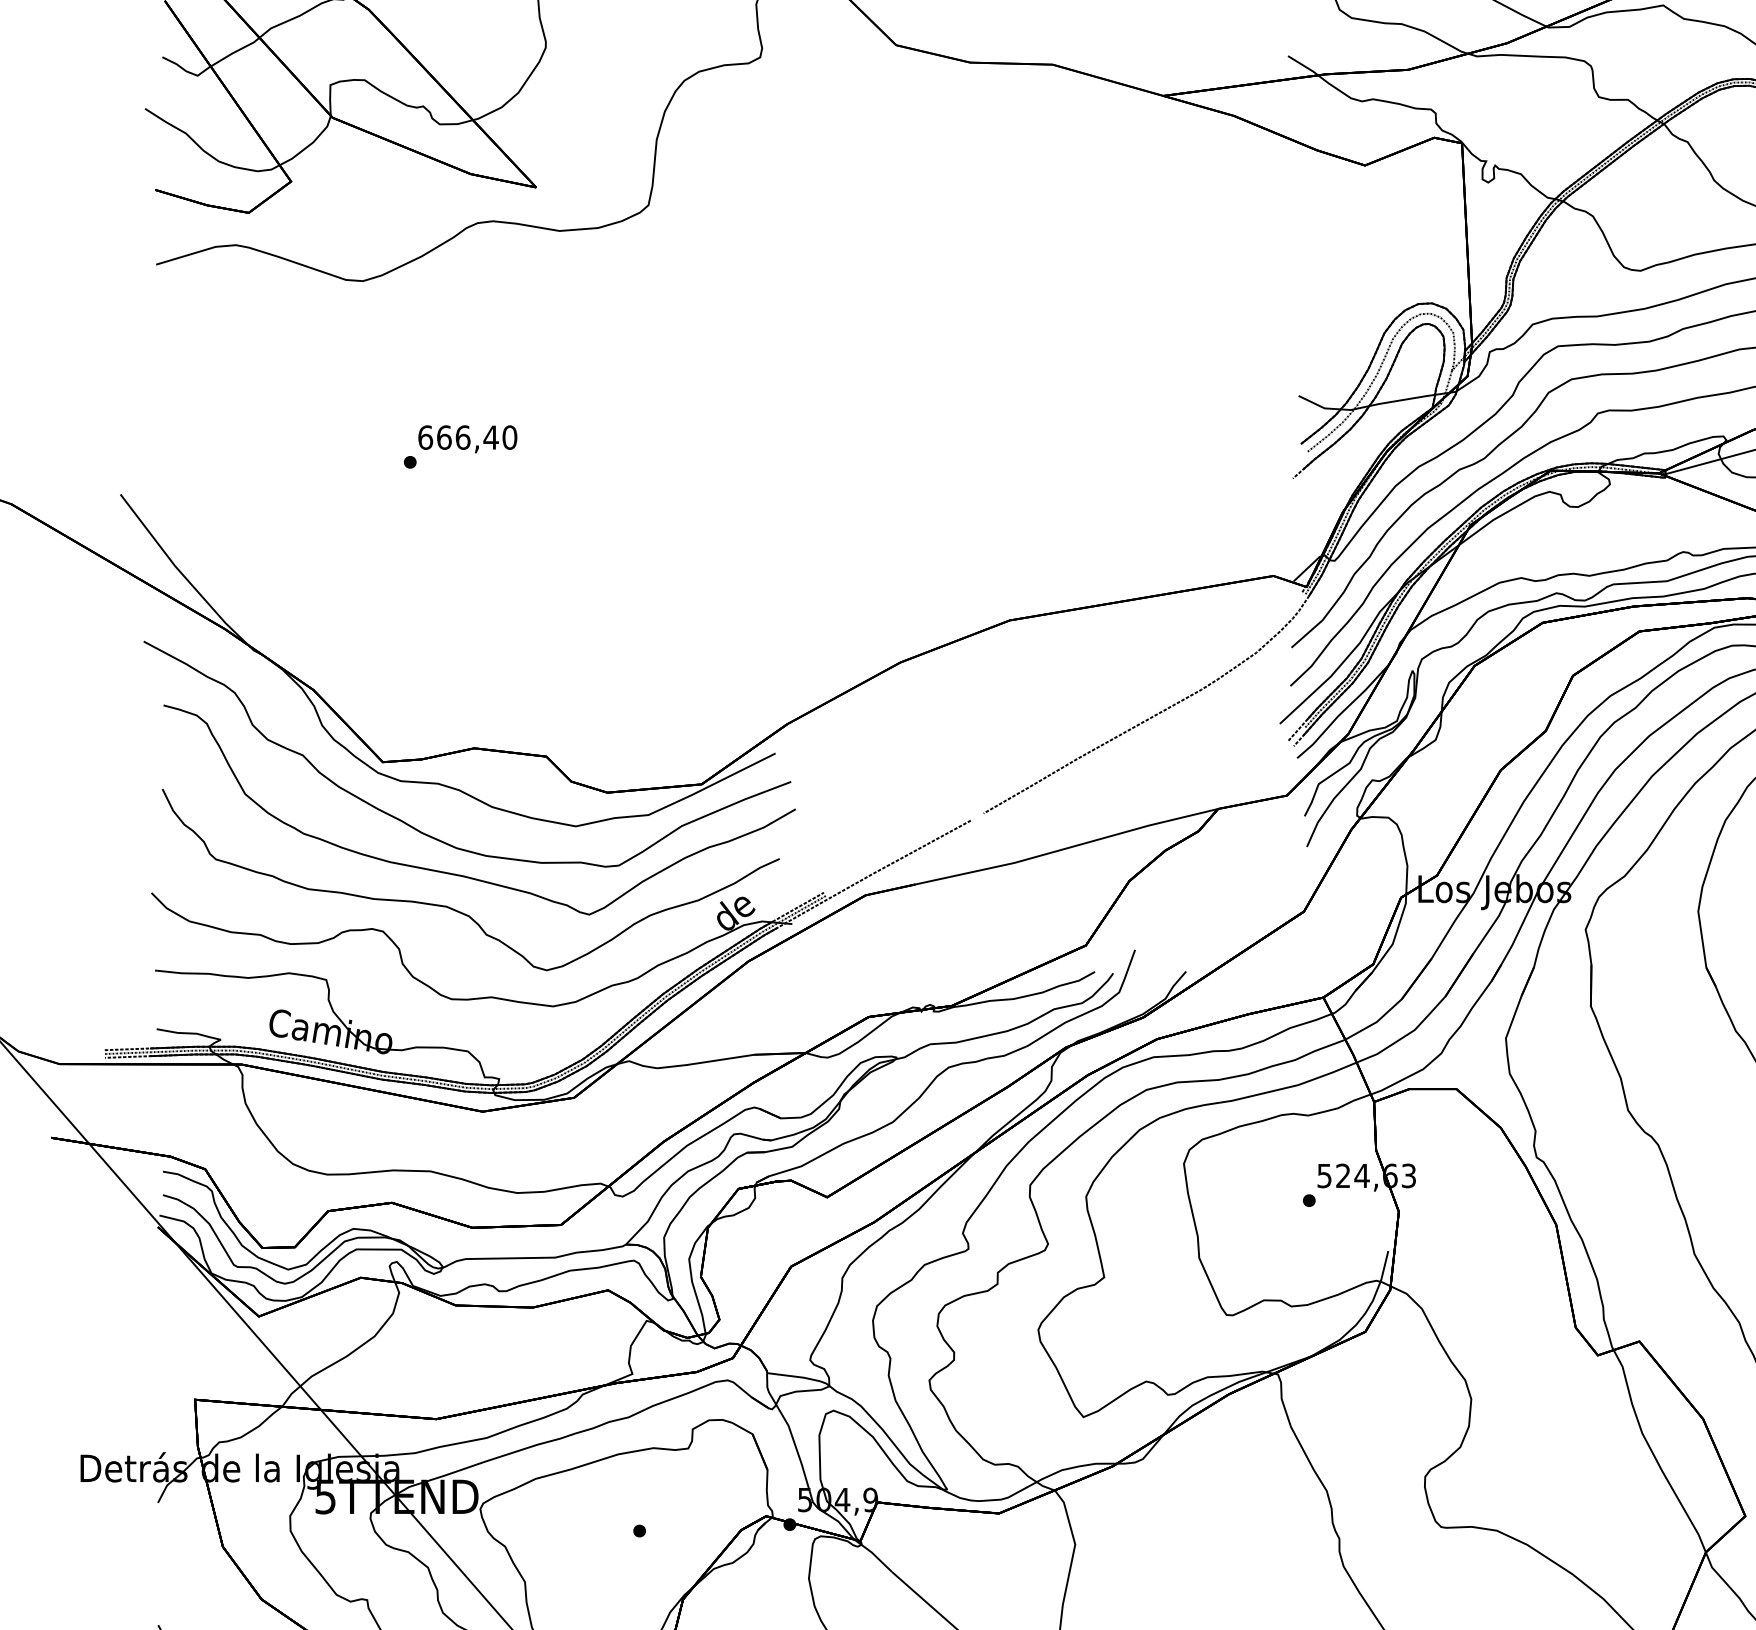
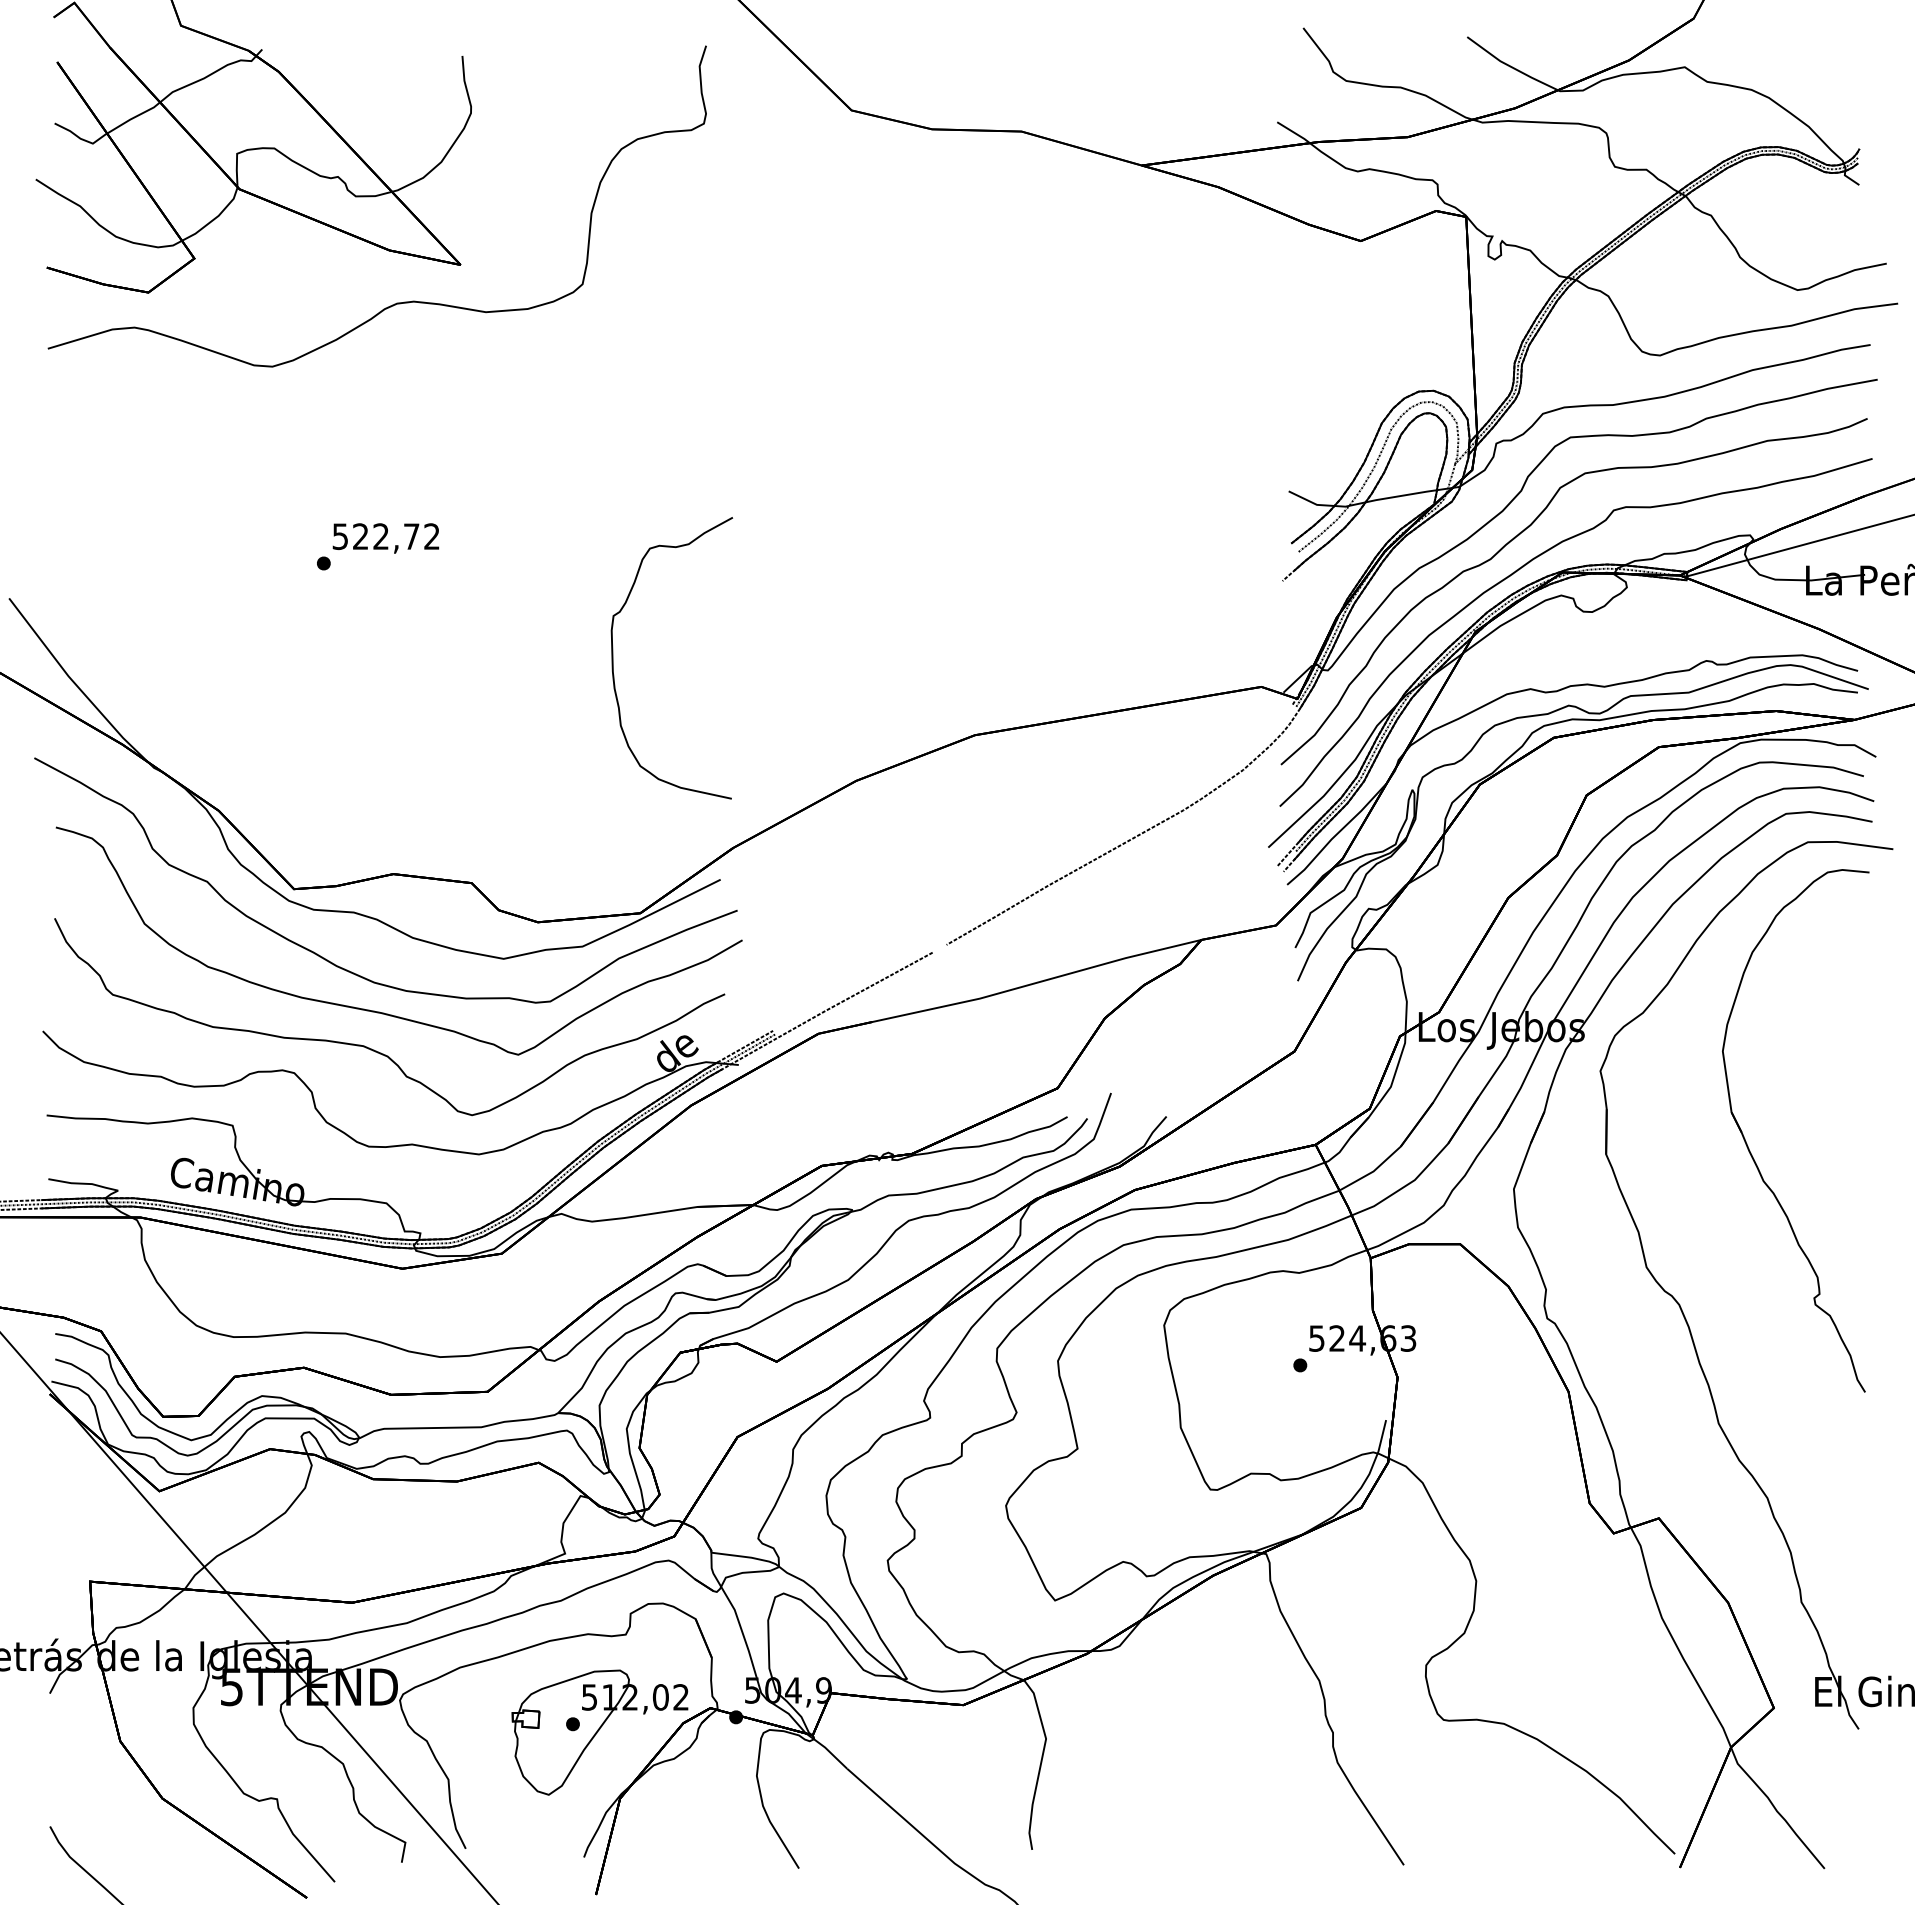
text: (467, 437) -> (386, 536), 666,40 -> 522,72
curve: (676, 549) -> (613, 658), added
part: (664, 1538) -> (599, 1732), added

